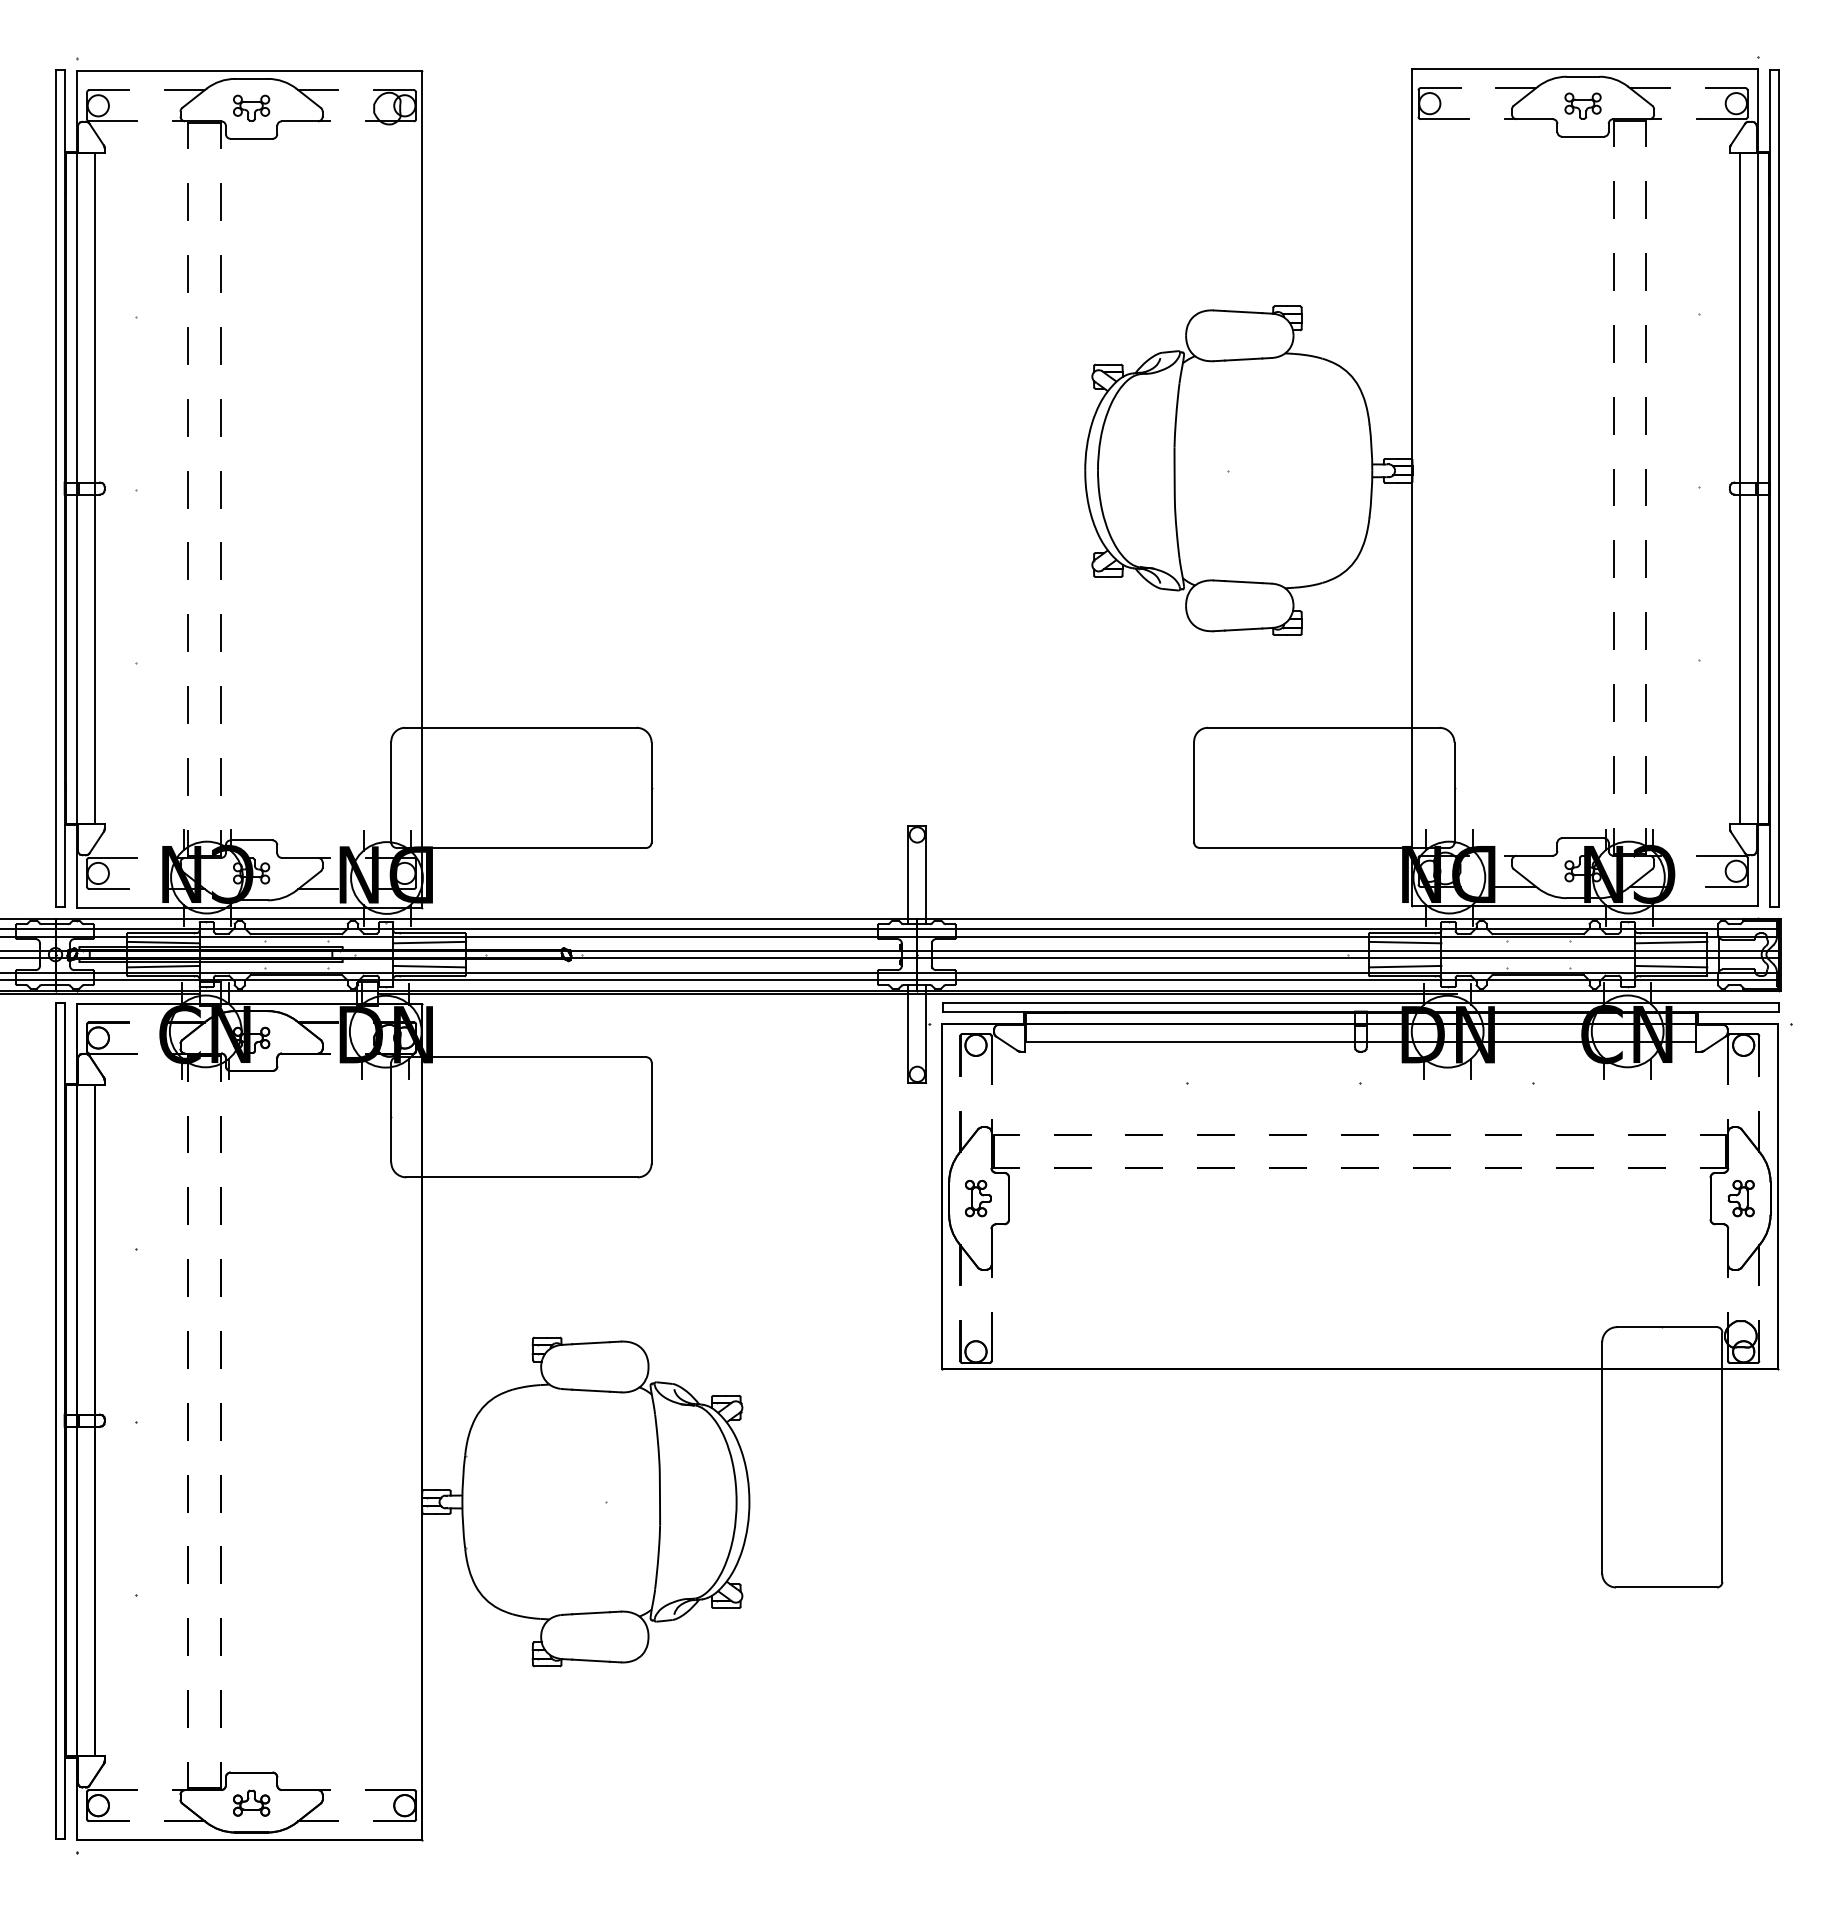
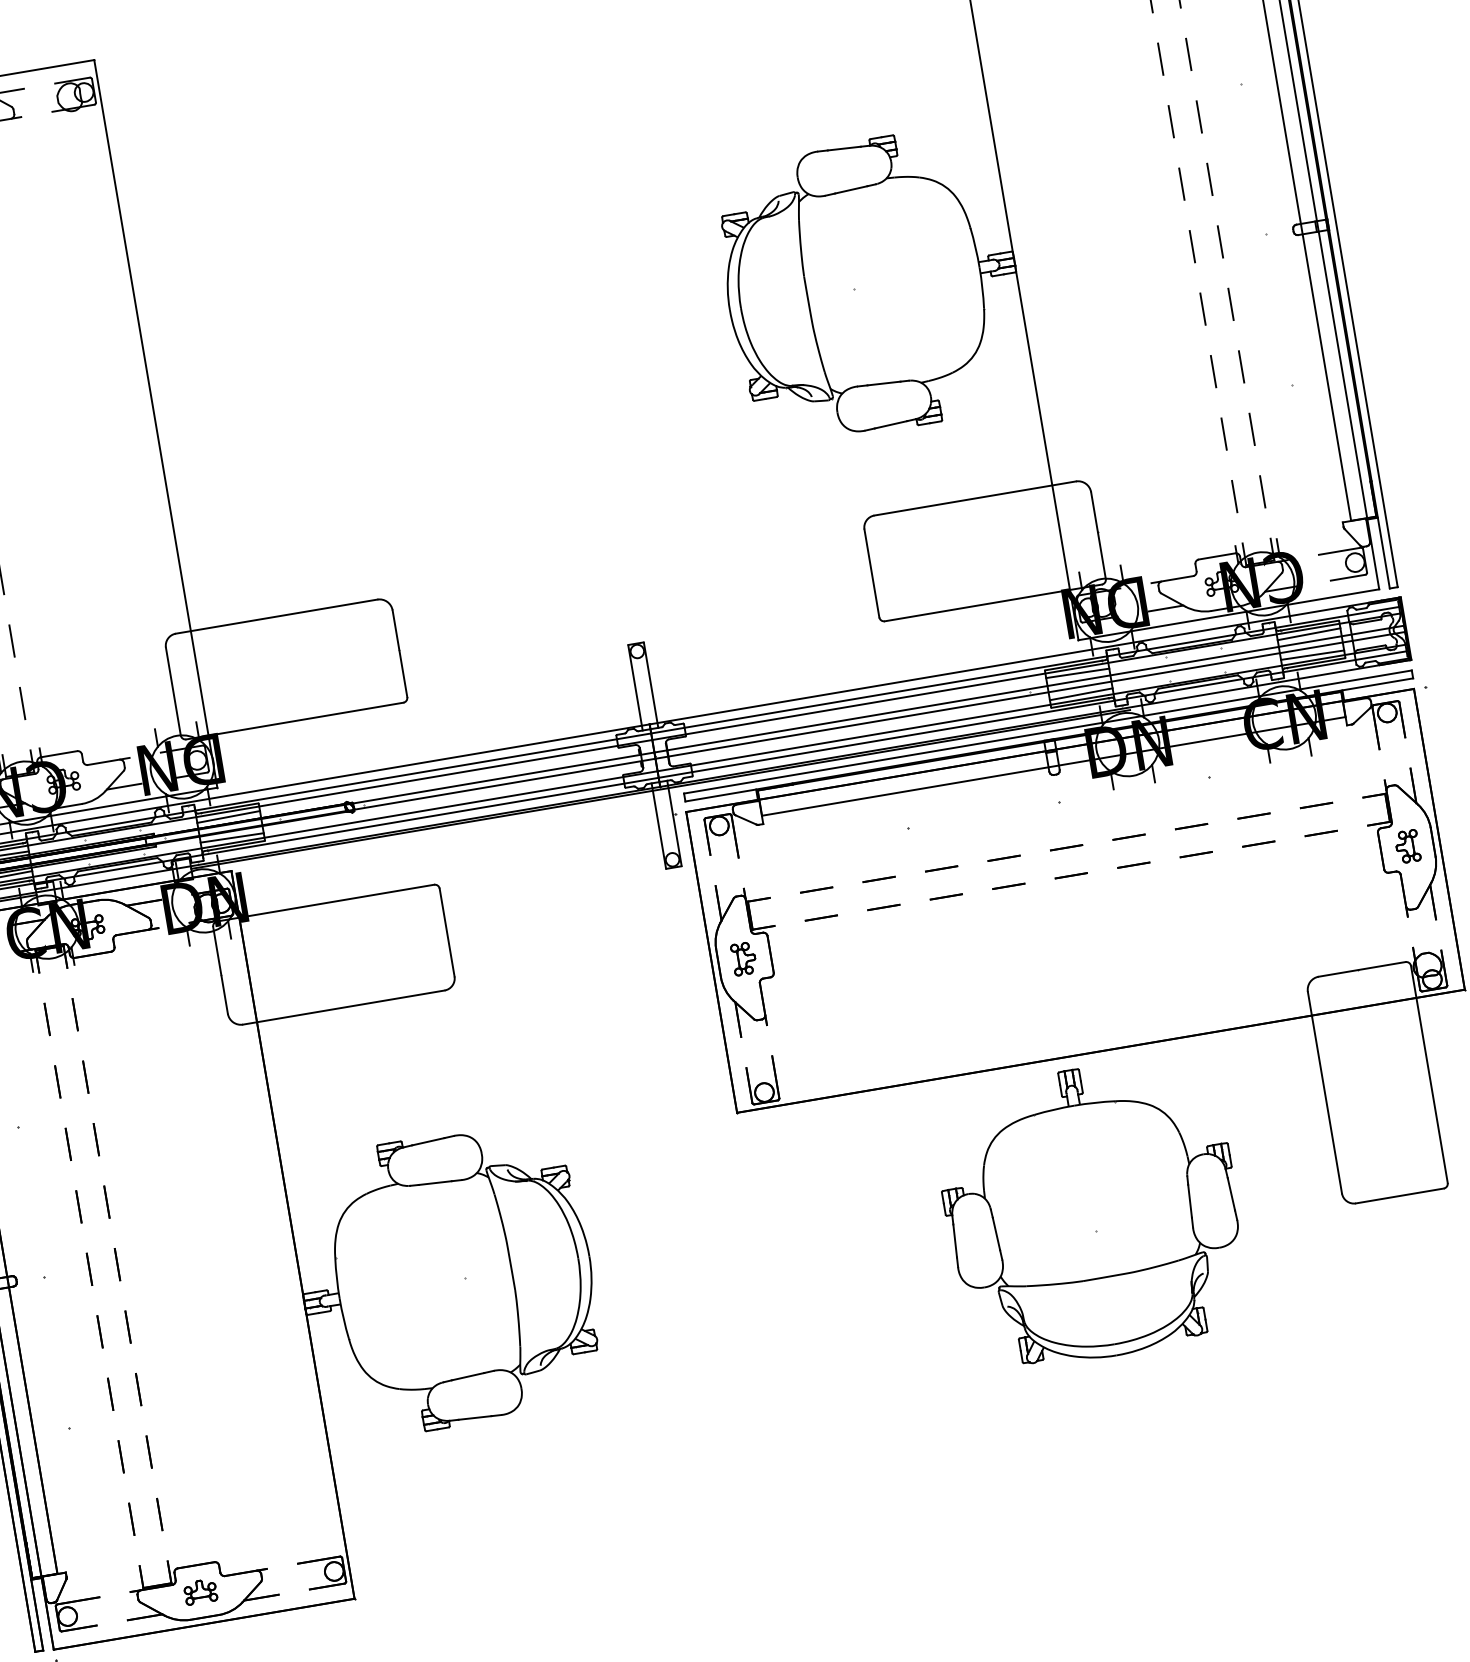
part: (1319, 1547) -> (1092, 1212), added

